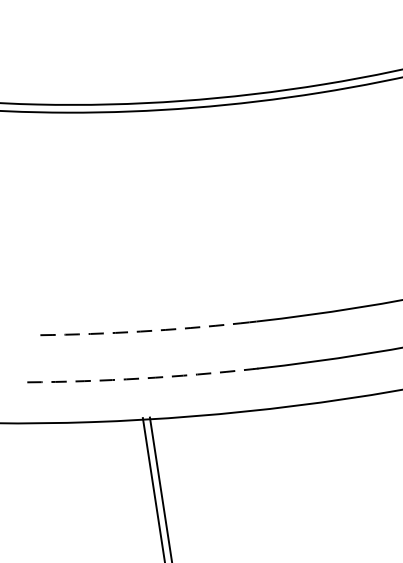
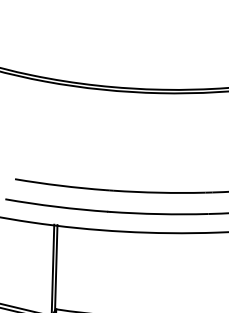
arc: (140, 330) -> (60, 185), dashed -> solid
arc: (140, 377) -> (56, 206), dashed -> solid

